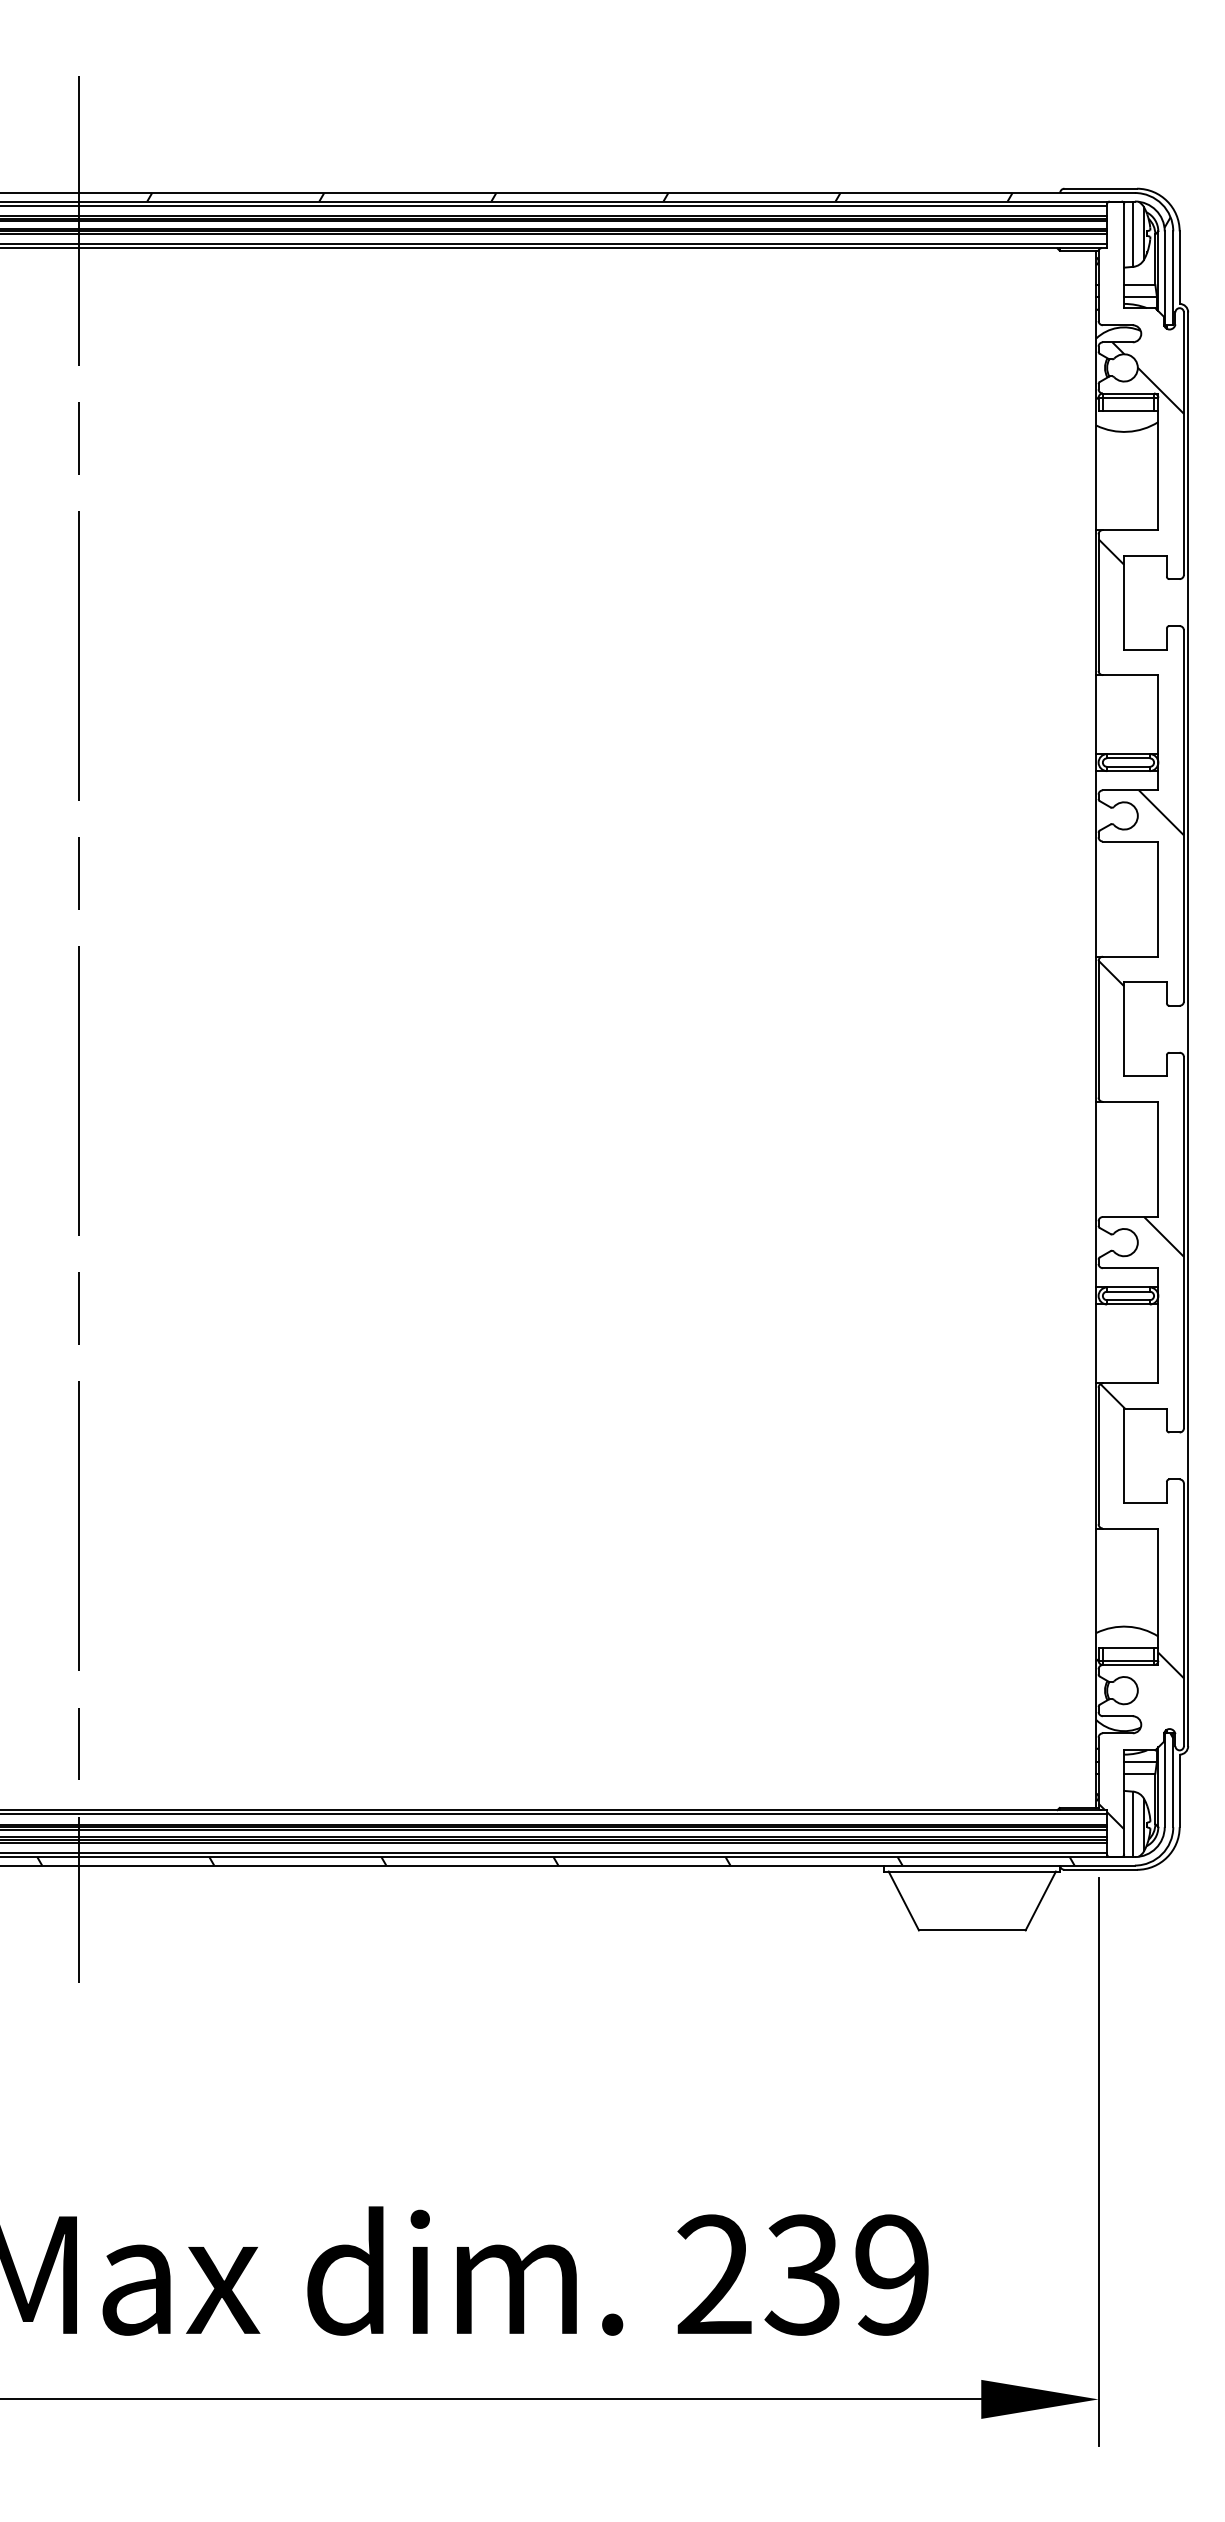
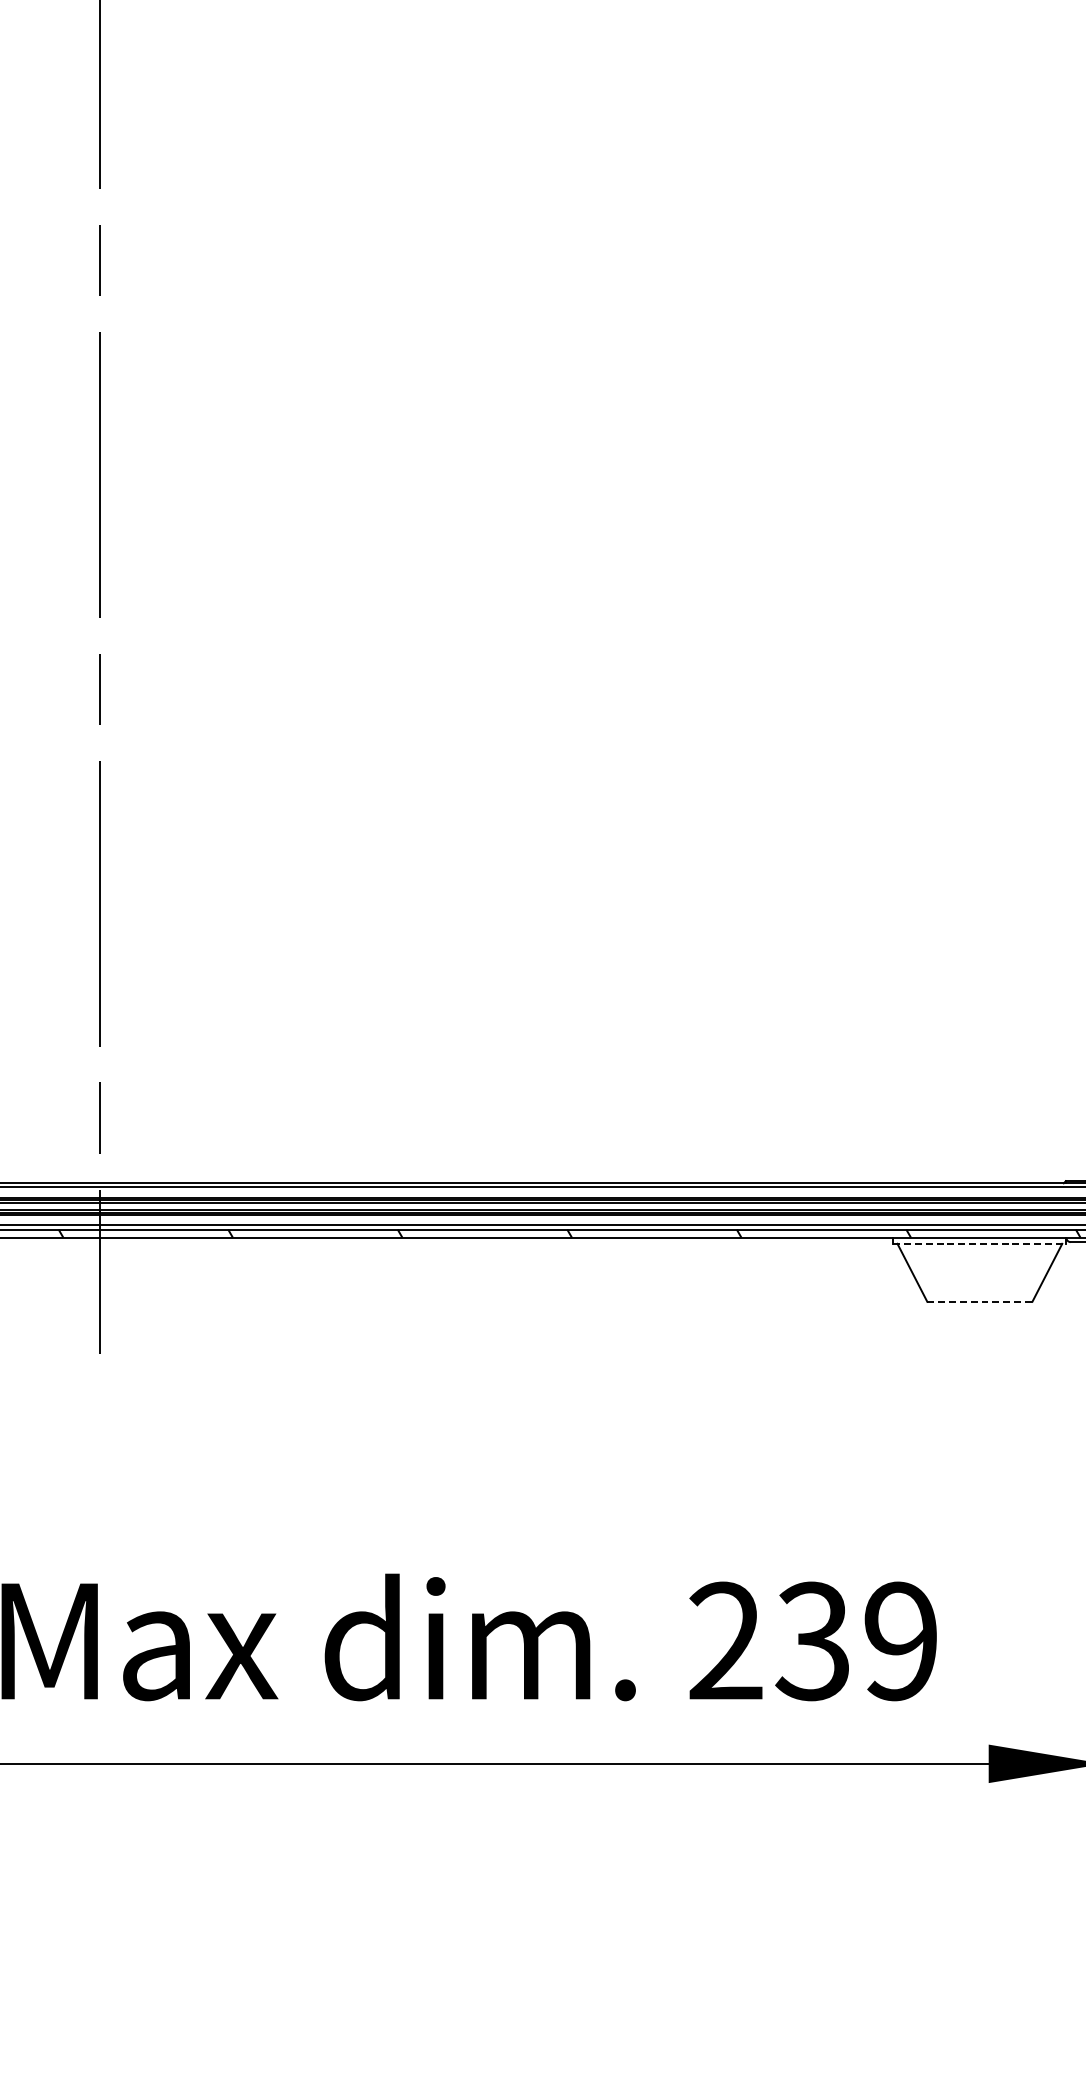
line: (972, 1871) -> (980, 1243), solid -> dashed
line: (972, 1930) -> (980, 1301), solid -> dashed

